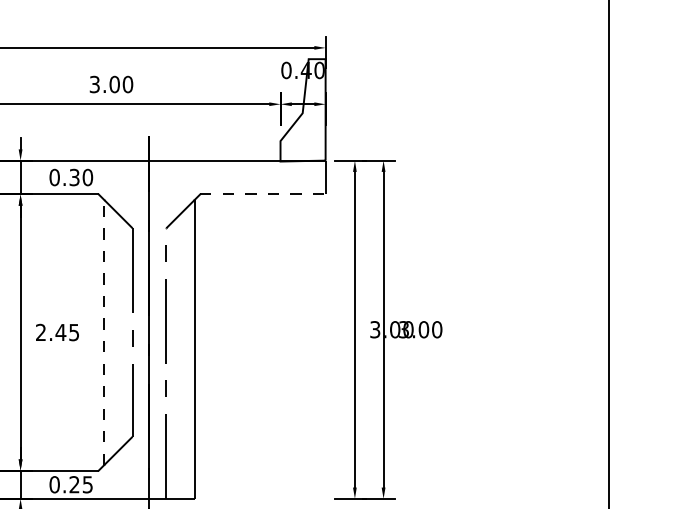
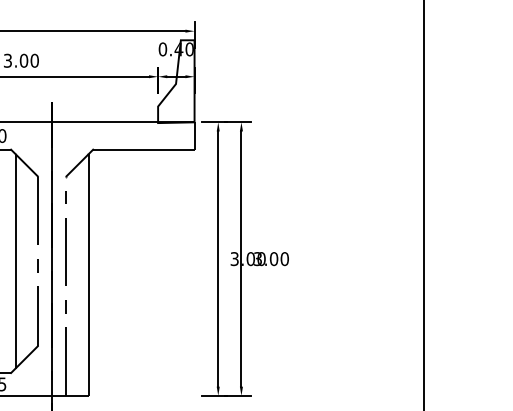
line: (262, 194) -> (143, 149), dashed -> solid
line: (104, 332) -> (15, 261), dashed -> solid

